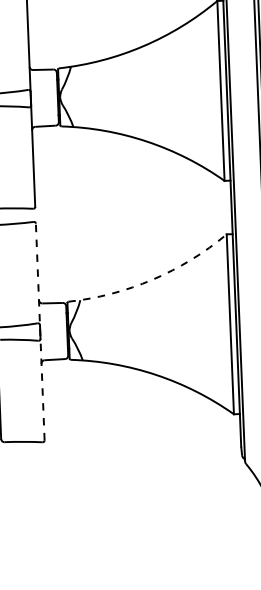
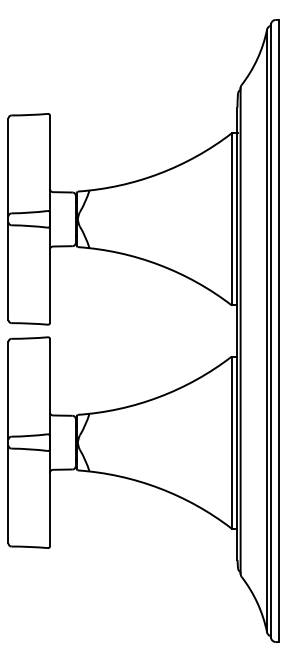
arc: (152, 280) -> (159, 397), dashed -> solid
line: (39, 331) -> (49, 442), dashed -> solid

